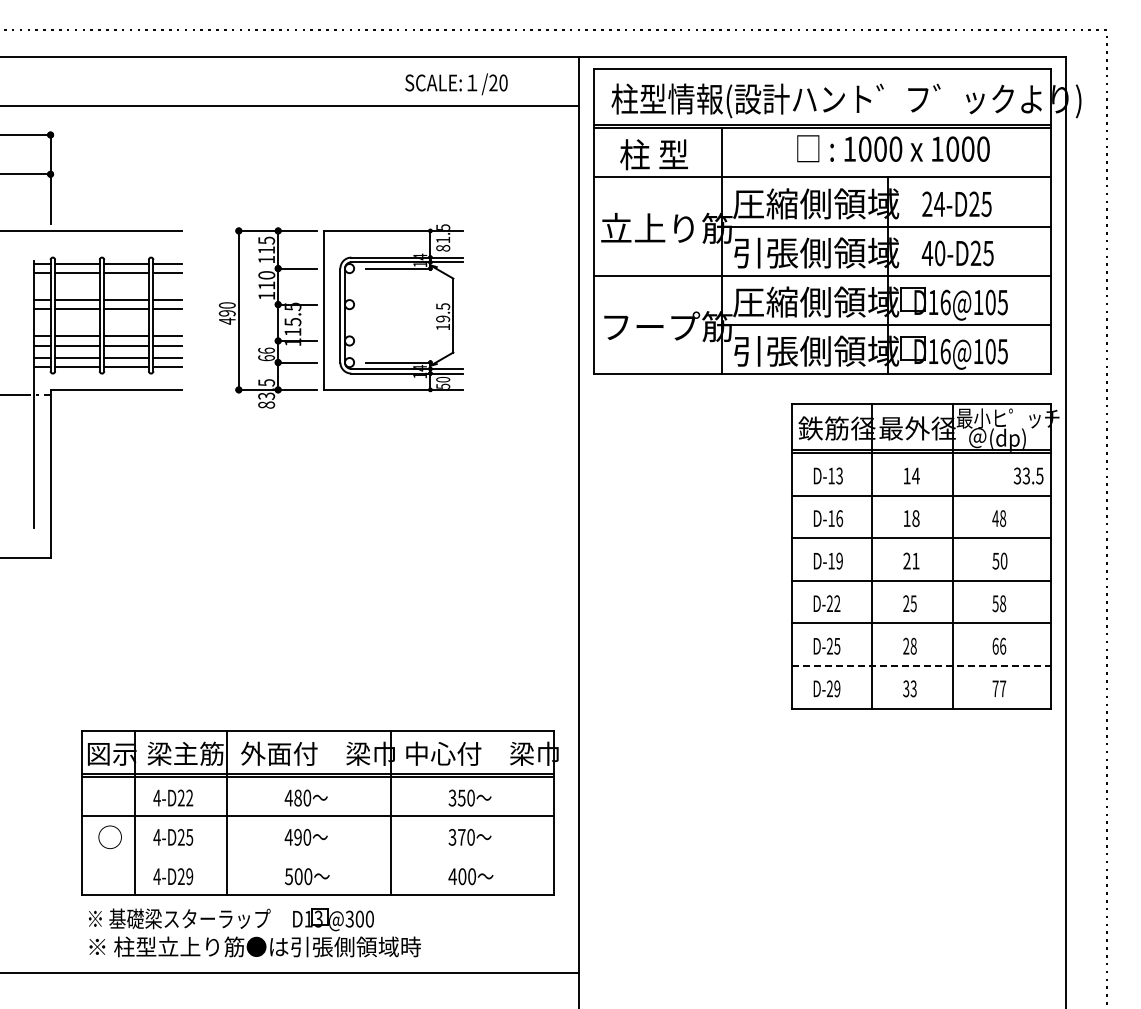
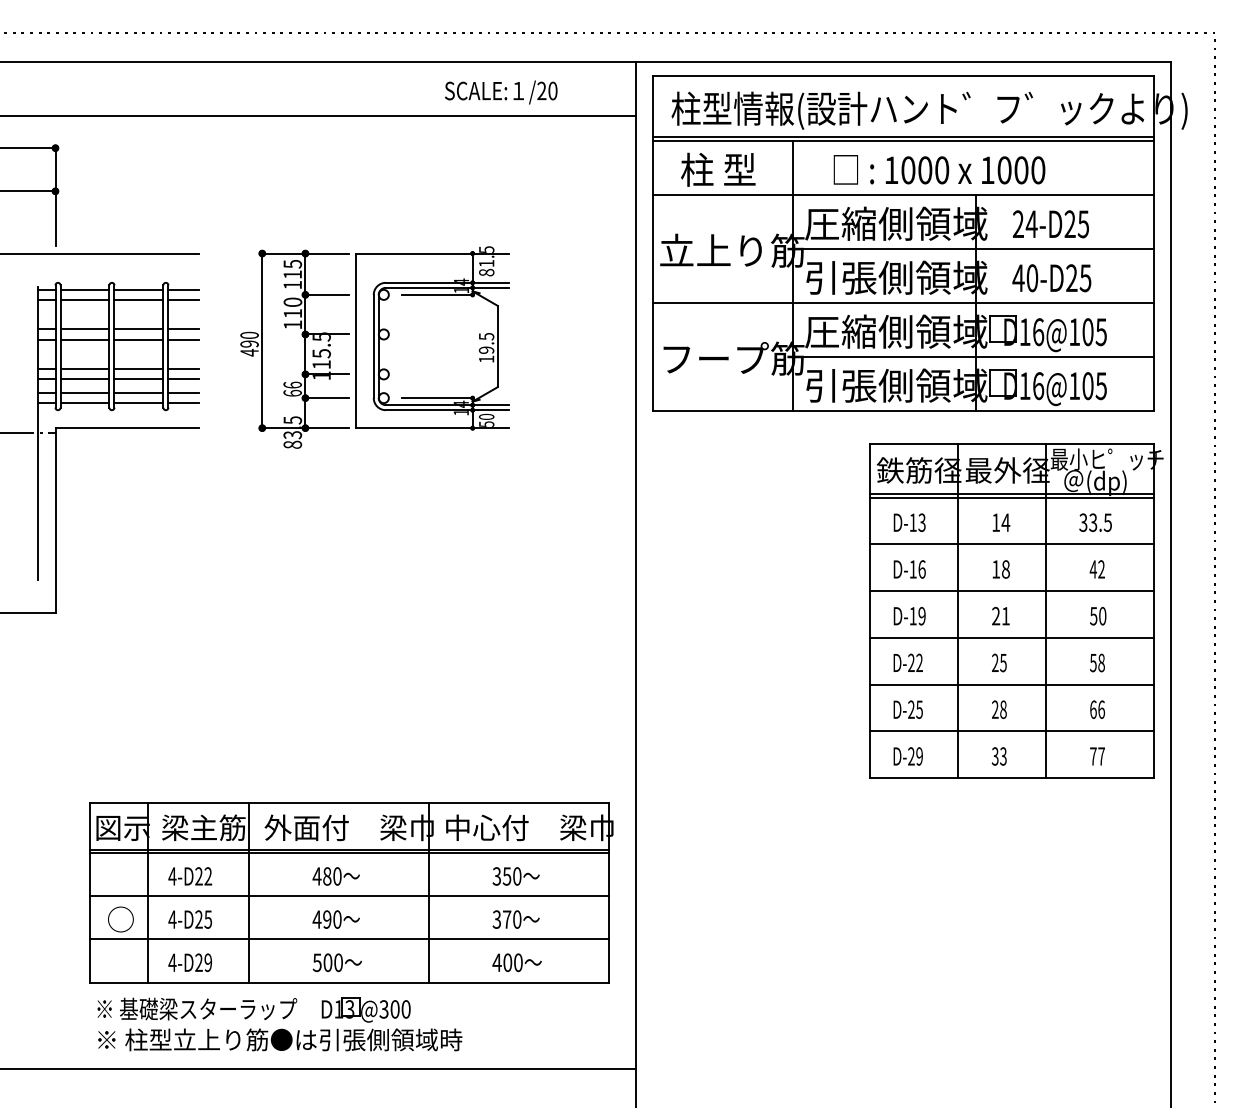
text: (893, 148) -> (939, 169), moved
text: (1028, 475) -> (1095, 522), moved
text: (1003, 518) -> (1102, 569), 48 -> 42
line: (921, 666) -> (1012, 731), dashed -> solid
line: (318, 855) -> (349, 939), added

